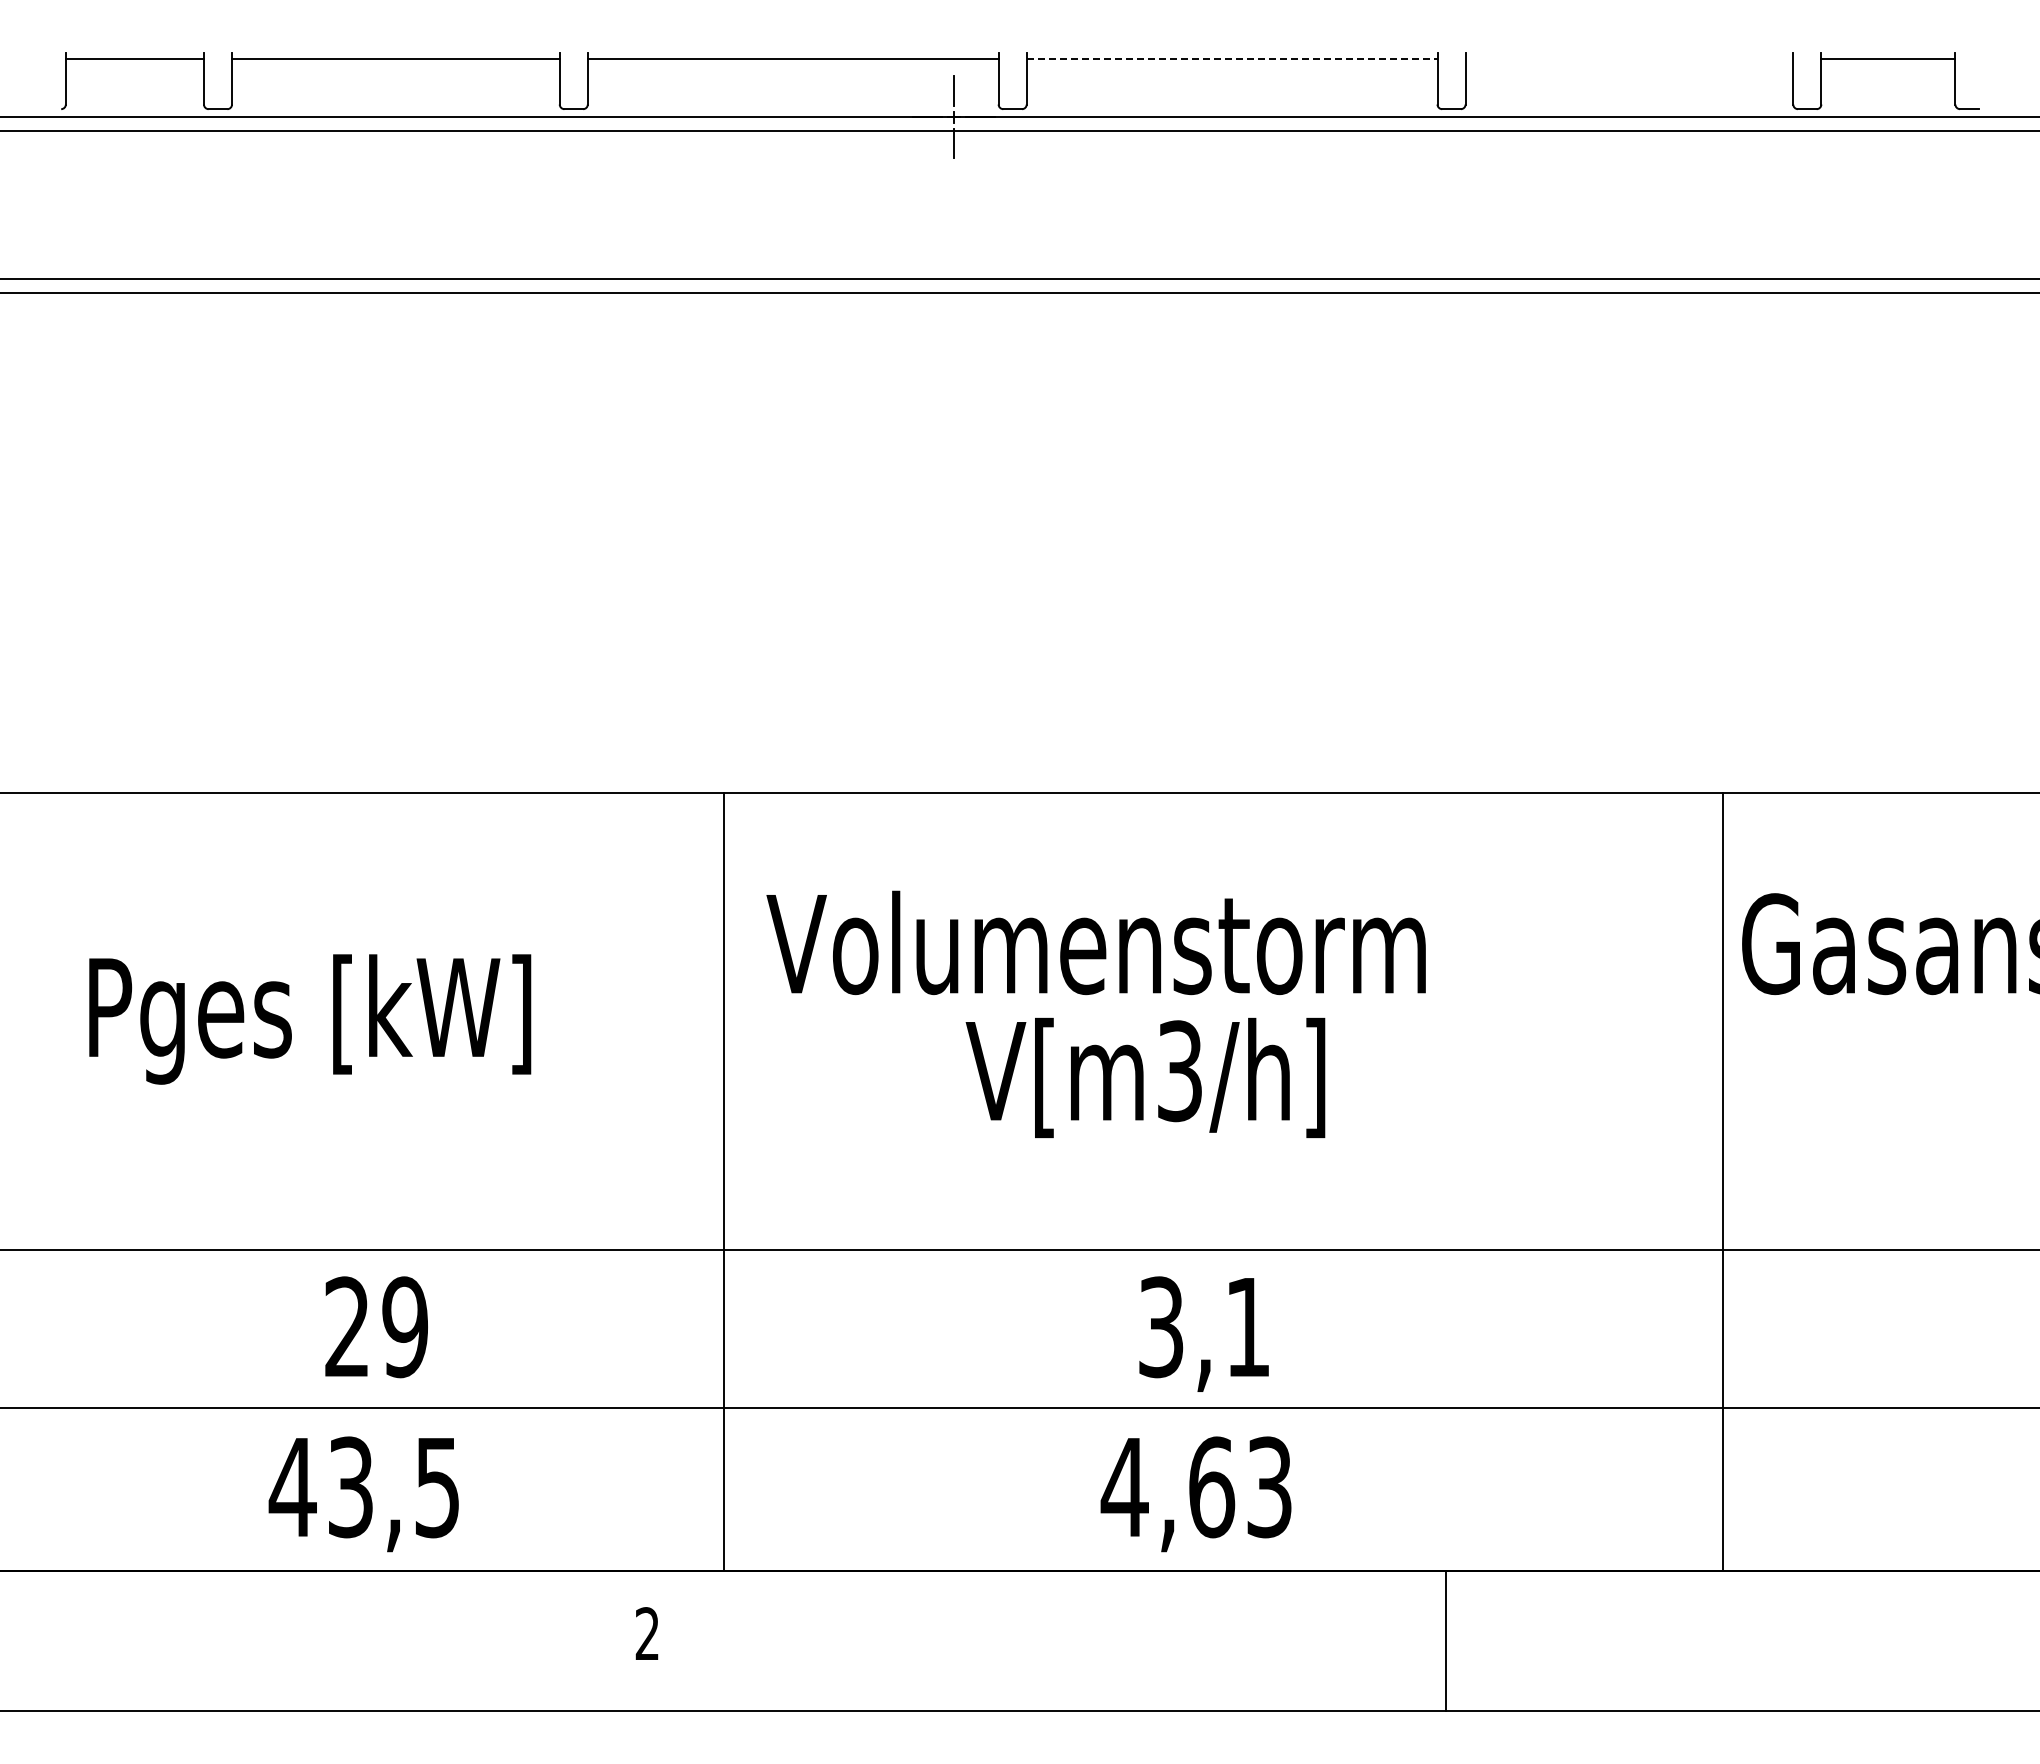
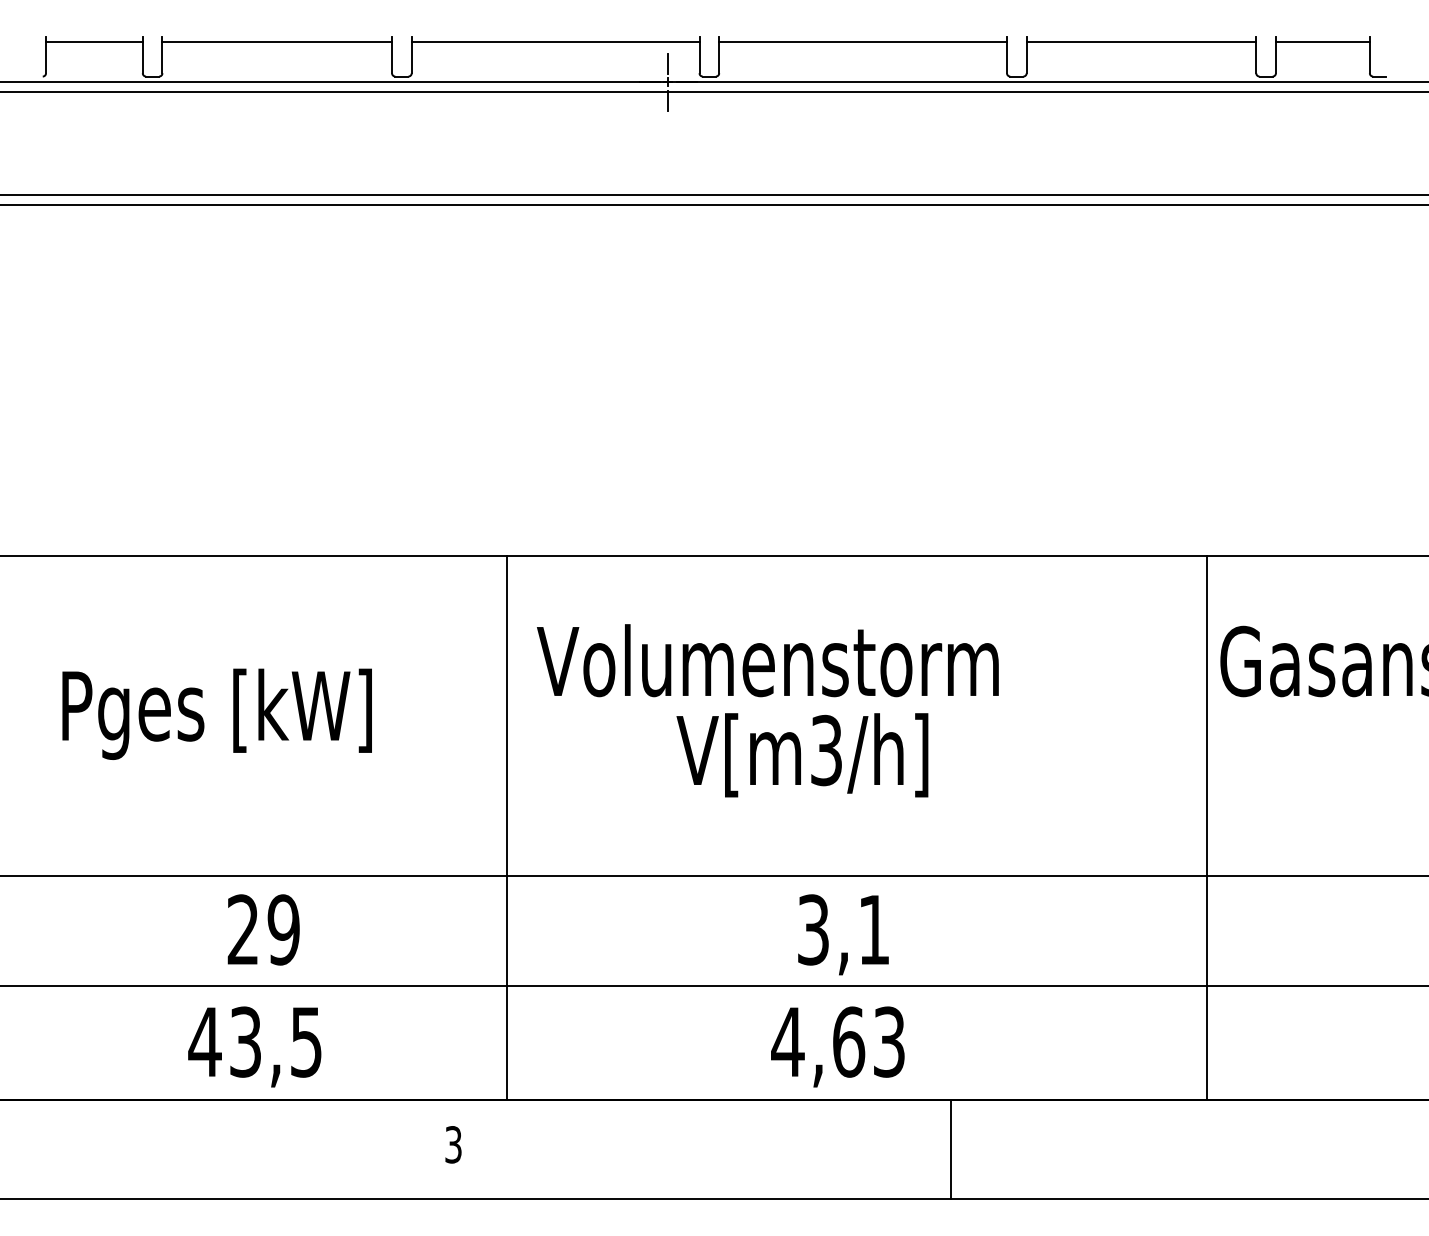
line: (1232, 59) -> (863, 41), dashed -> solid
line: (1629, 59) -> (1141, 41), added
text: (647, 1633) -> (453, 1144), 2 -> 3
line: (1445, 1640) -> (950, 1149), moved

